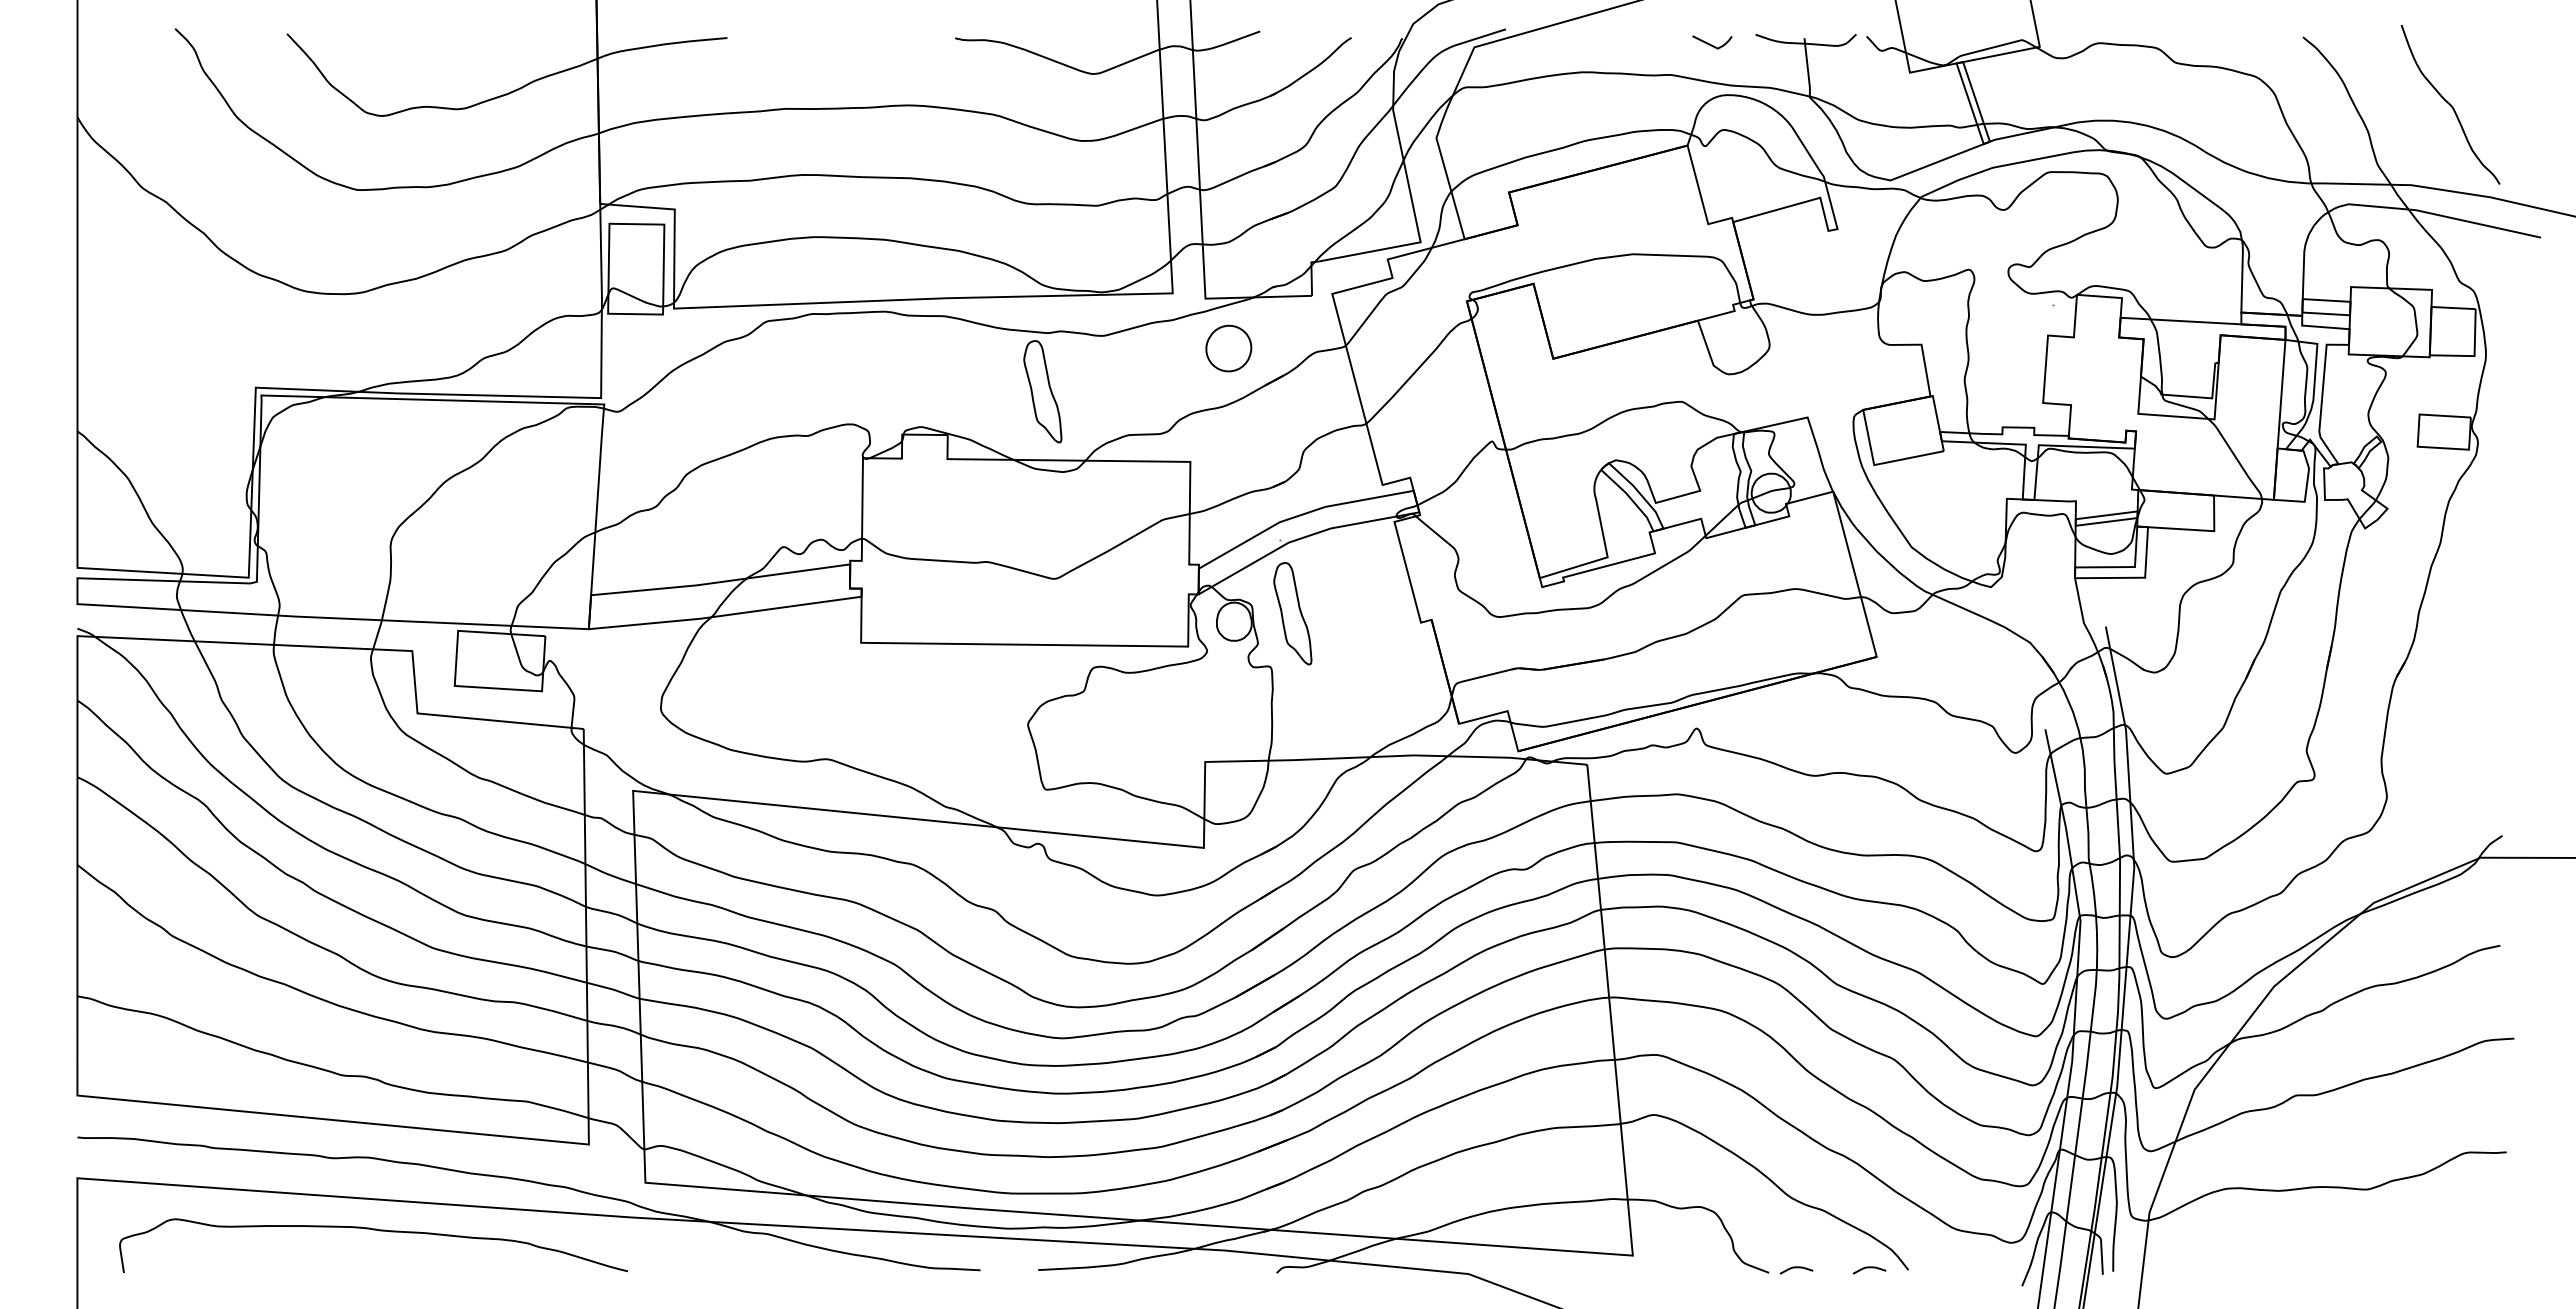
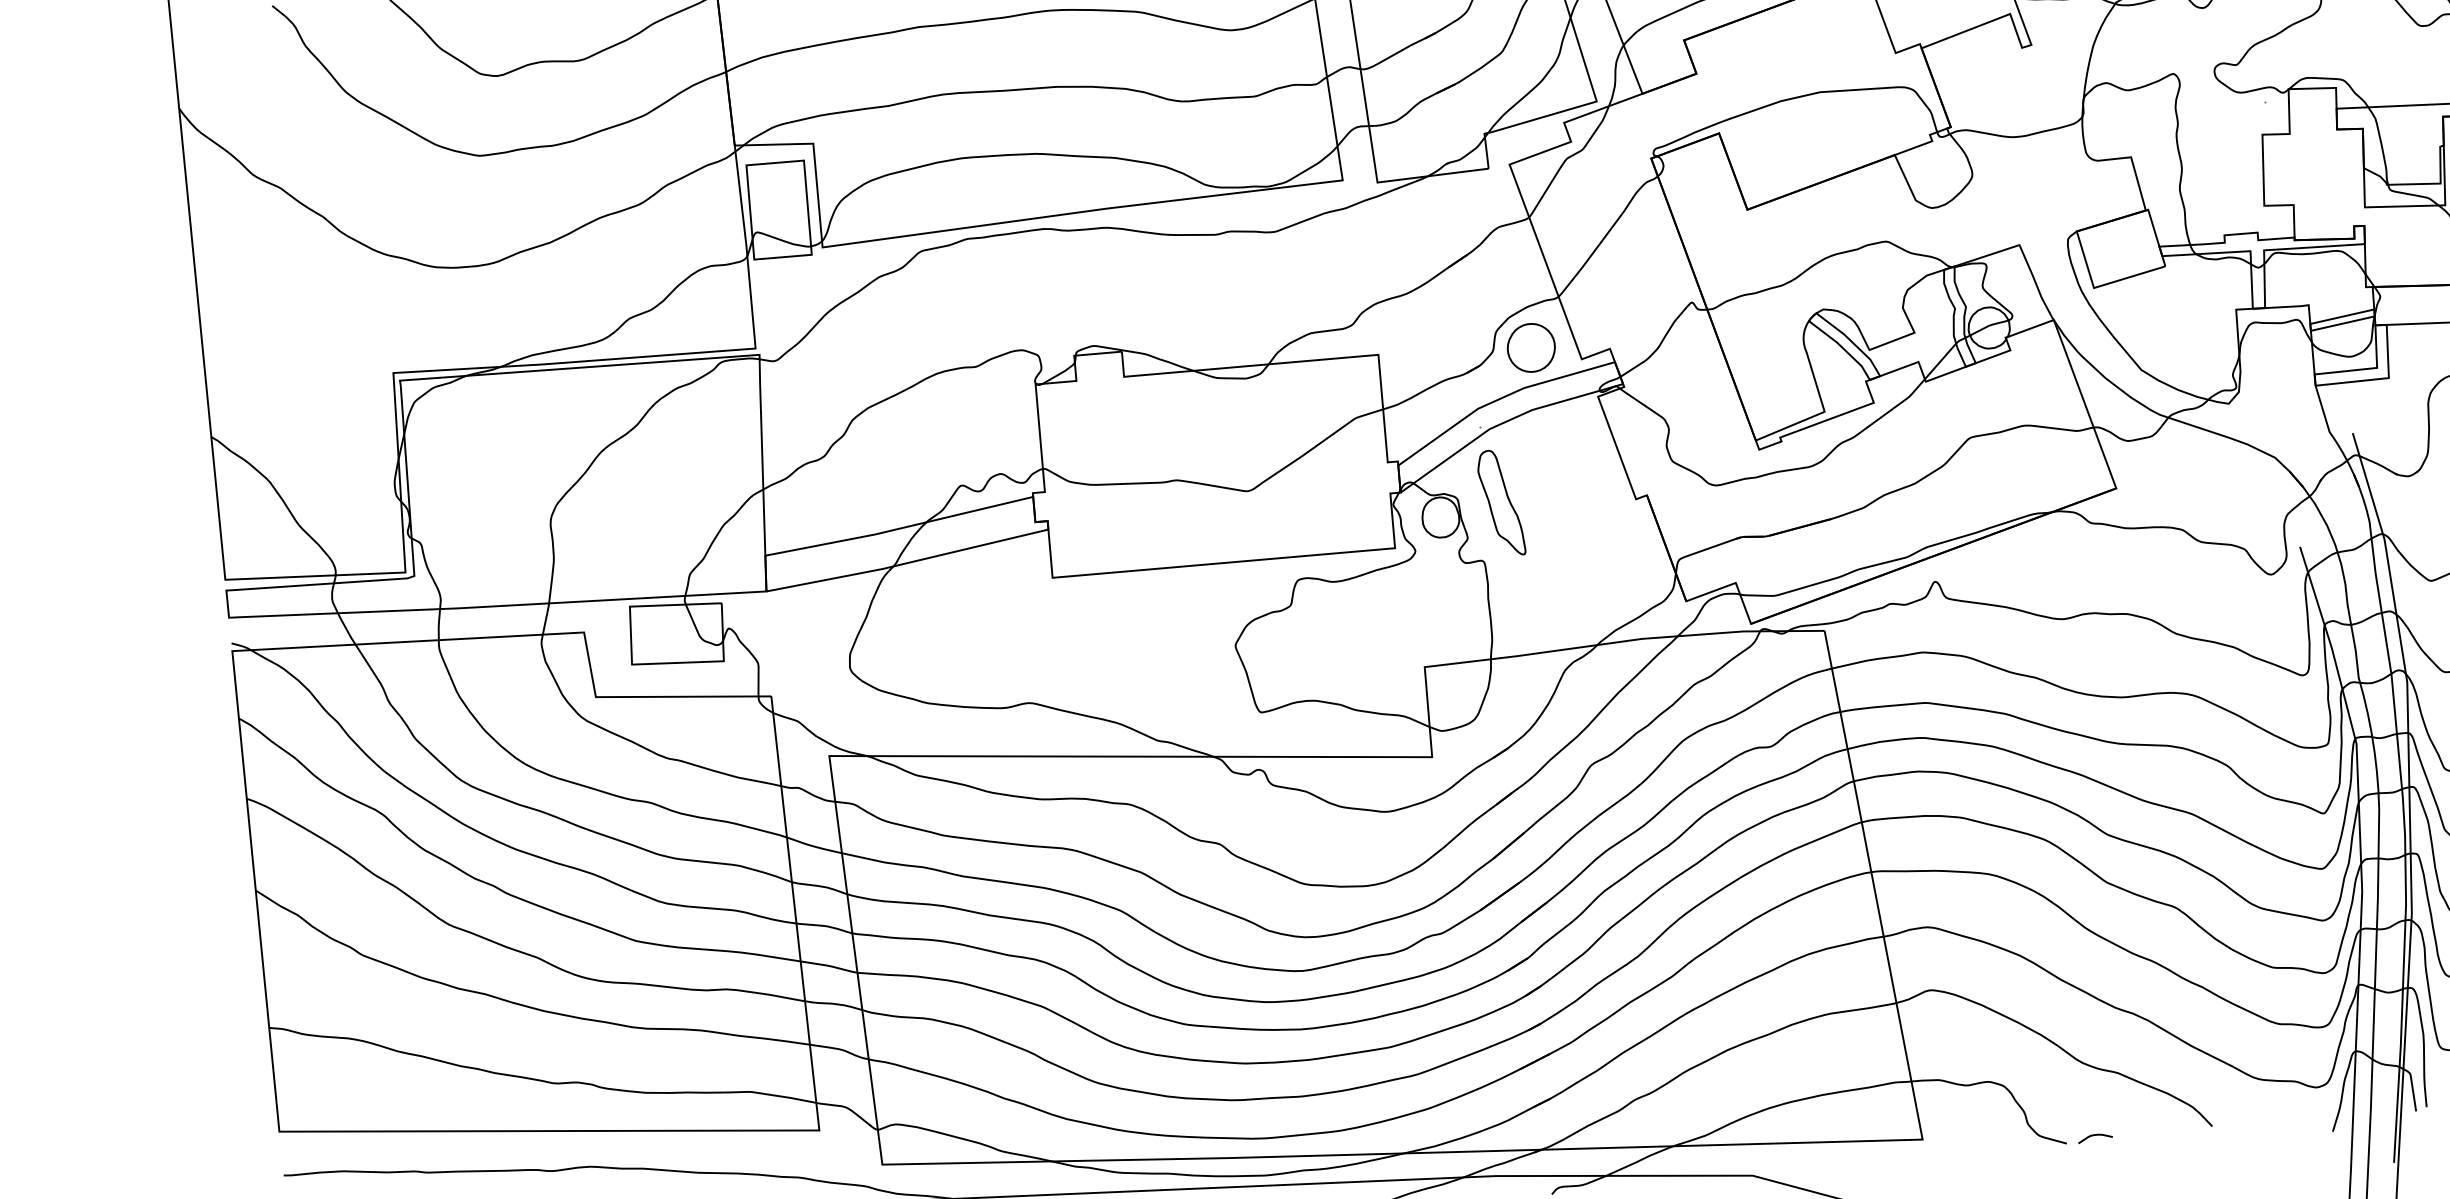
part: (1228, 348) -> (1530, 347), moved
part: (1042, 391) -> (1216, 296), removed
curve: (1869, 1268) -> (2171, 1128), removed

